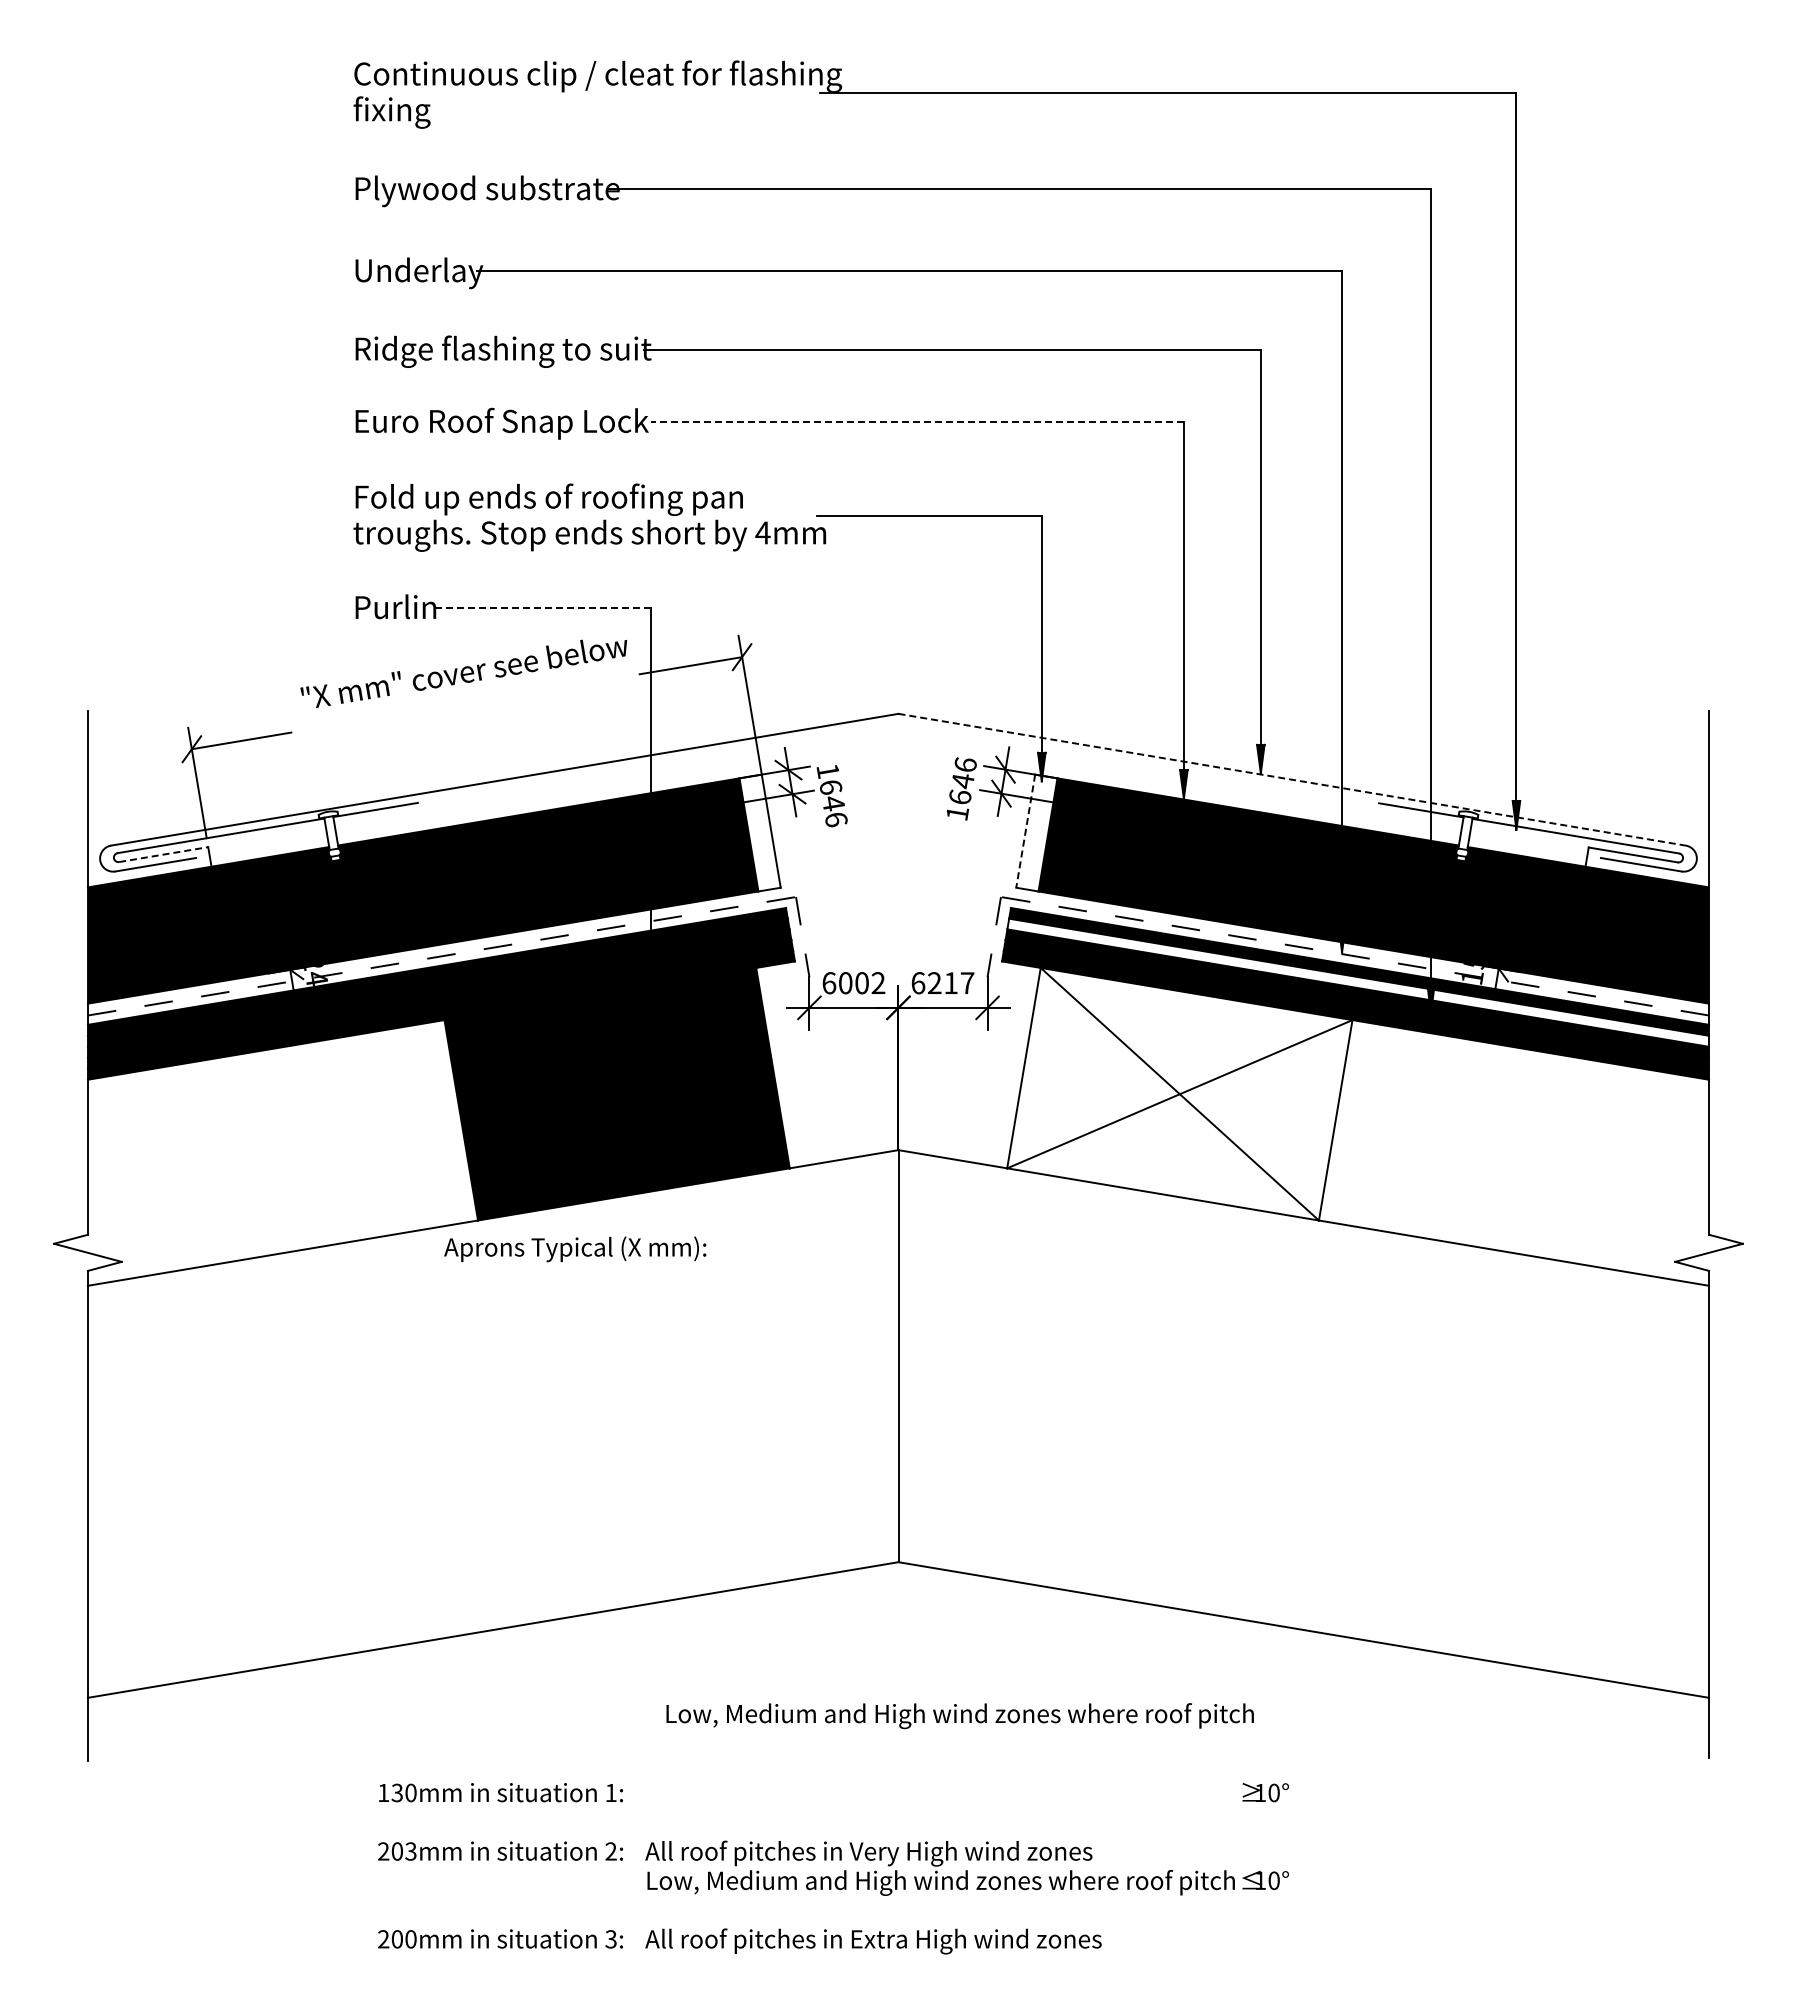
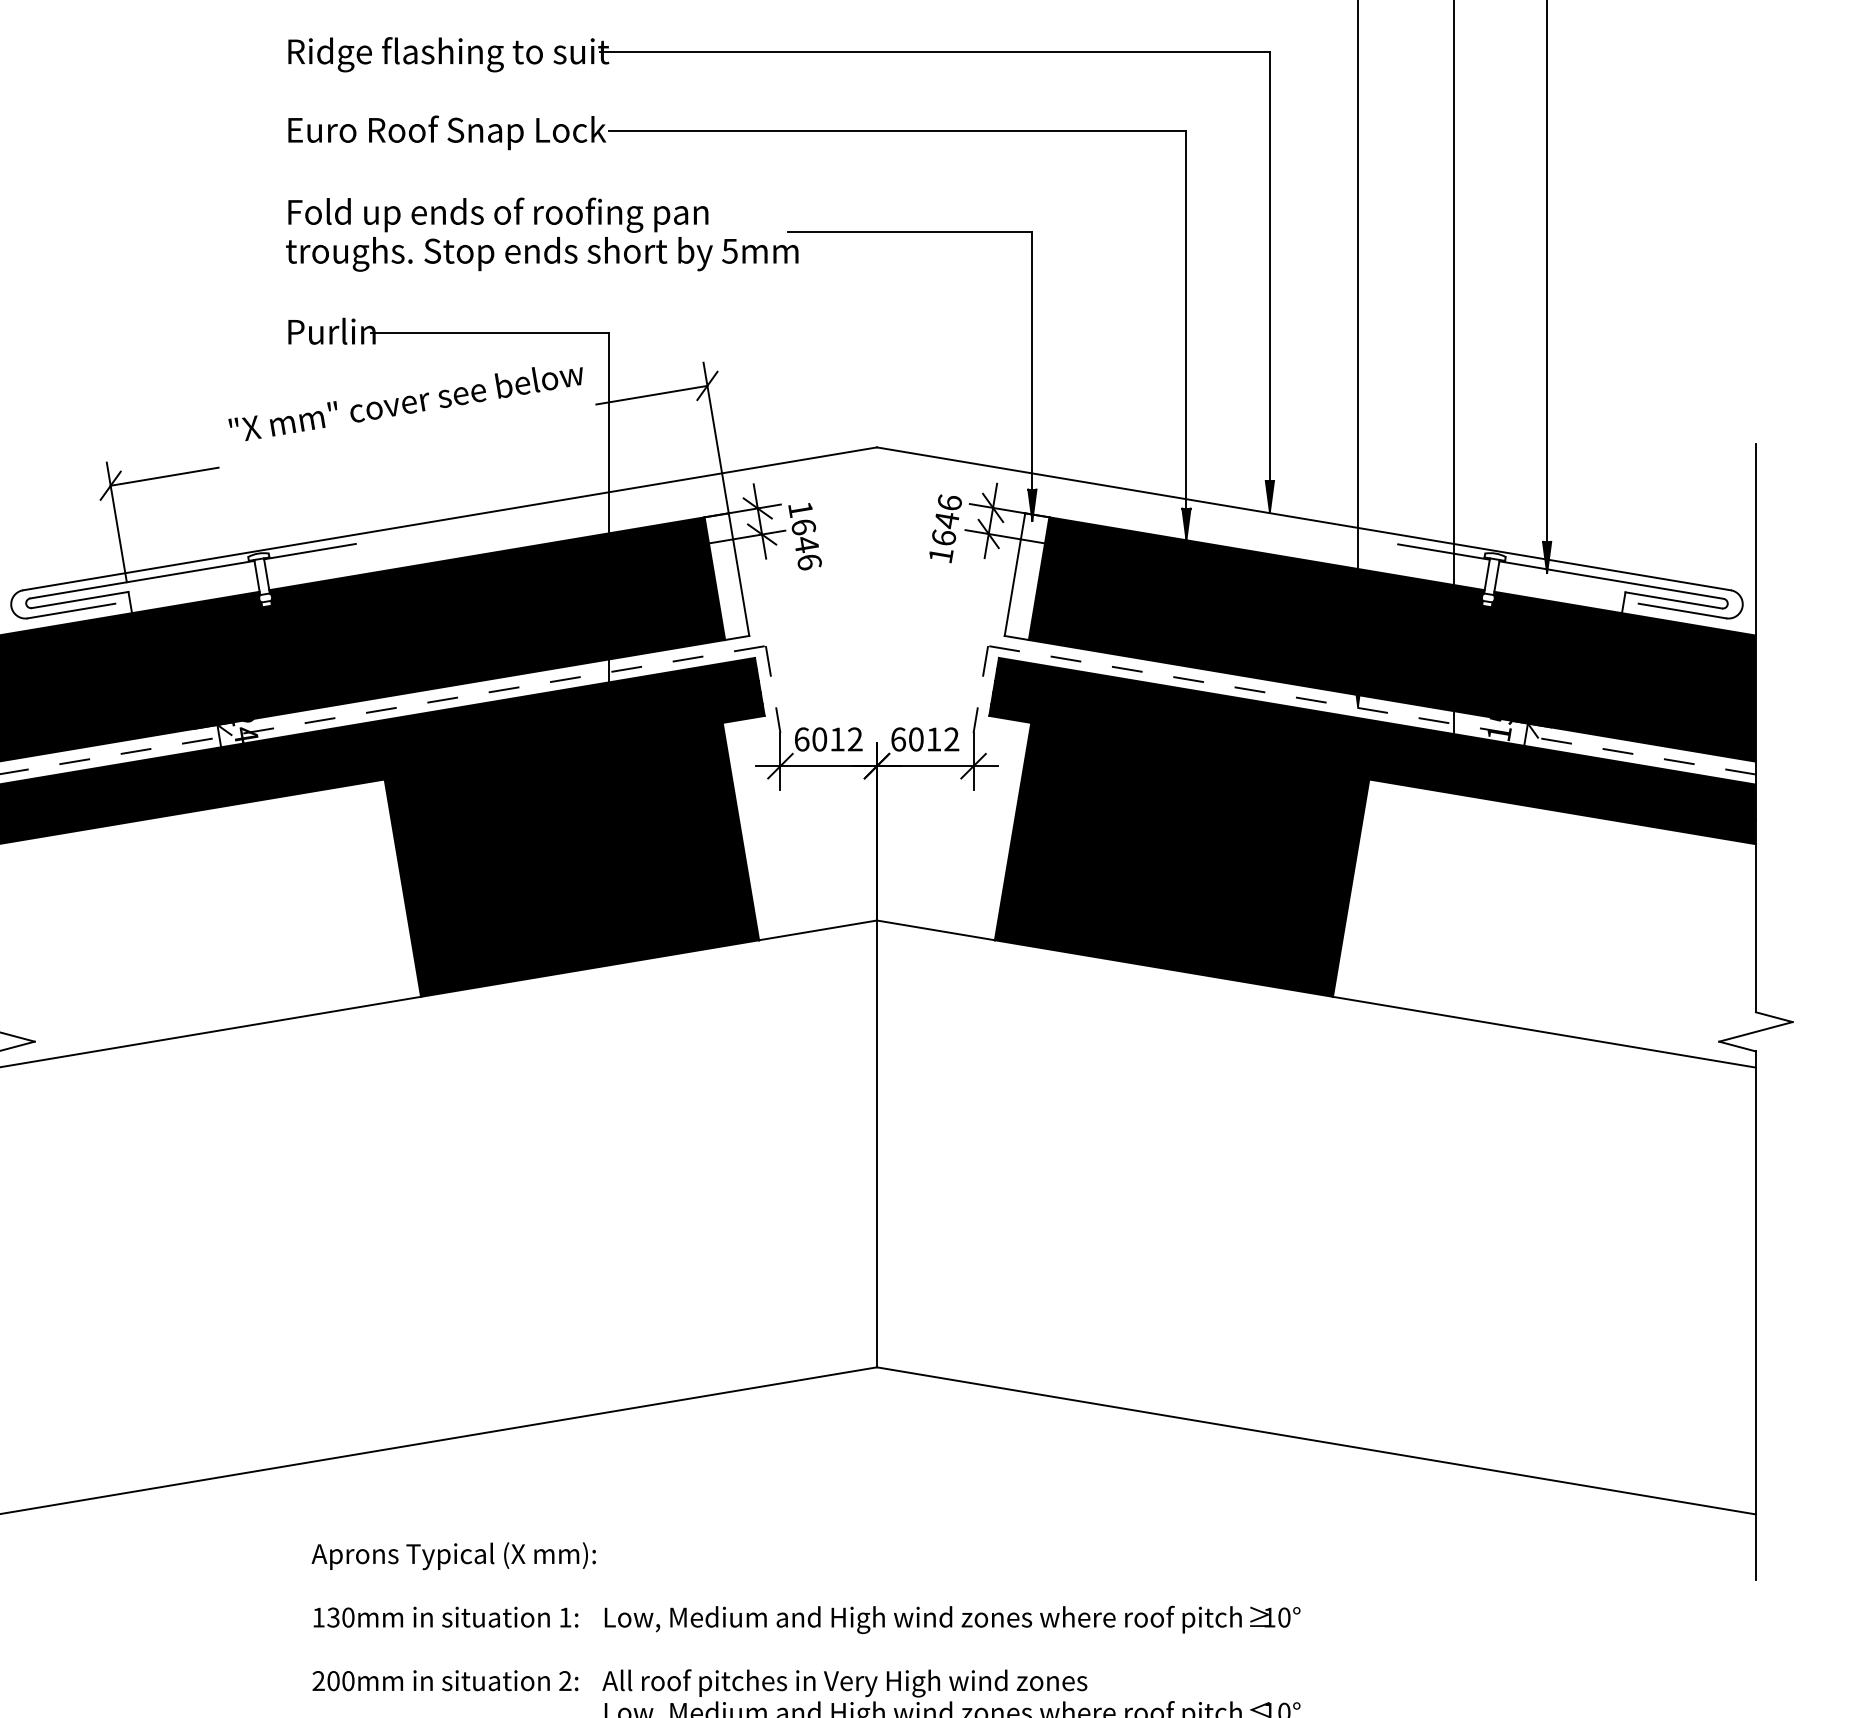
line: (917, 422) -> (897, 131), dashed -> solid
text: (762, 532) -> (729, 250), 4mm -> 5mm
line: (541, 608) -> (489, 333), dashed -> solid
line: (1292, 779) -> (1304, 518), dashed -> solid
line: (1025, 831) -> (1014, 574), dashed -> solid
line: (164, 854) -> (81, 599), dashed -> solid
fill: (1358, 982) -> (1375, 738), added
text: (861, 983) -> (836, 739), 6002 -> 6012
text: (951, 983) -> (934, 739), 6217 -> 6012
fill: (1179, 1093) -> (1181, 859), added
text: (575, 1249) -> (454, 1556), moved
text: (959, 1716) -> (922, 1620), moved
text: (410, 1851) -> (347, 1681), 203mm -> 200mm

